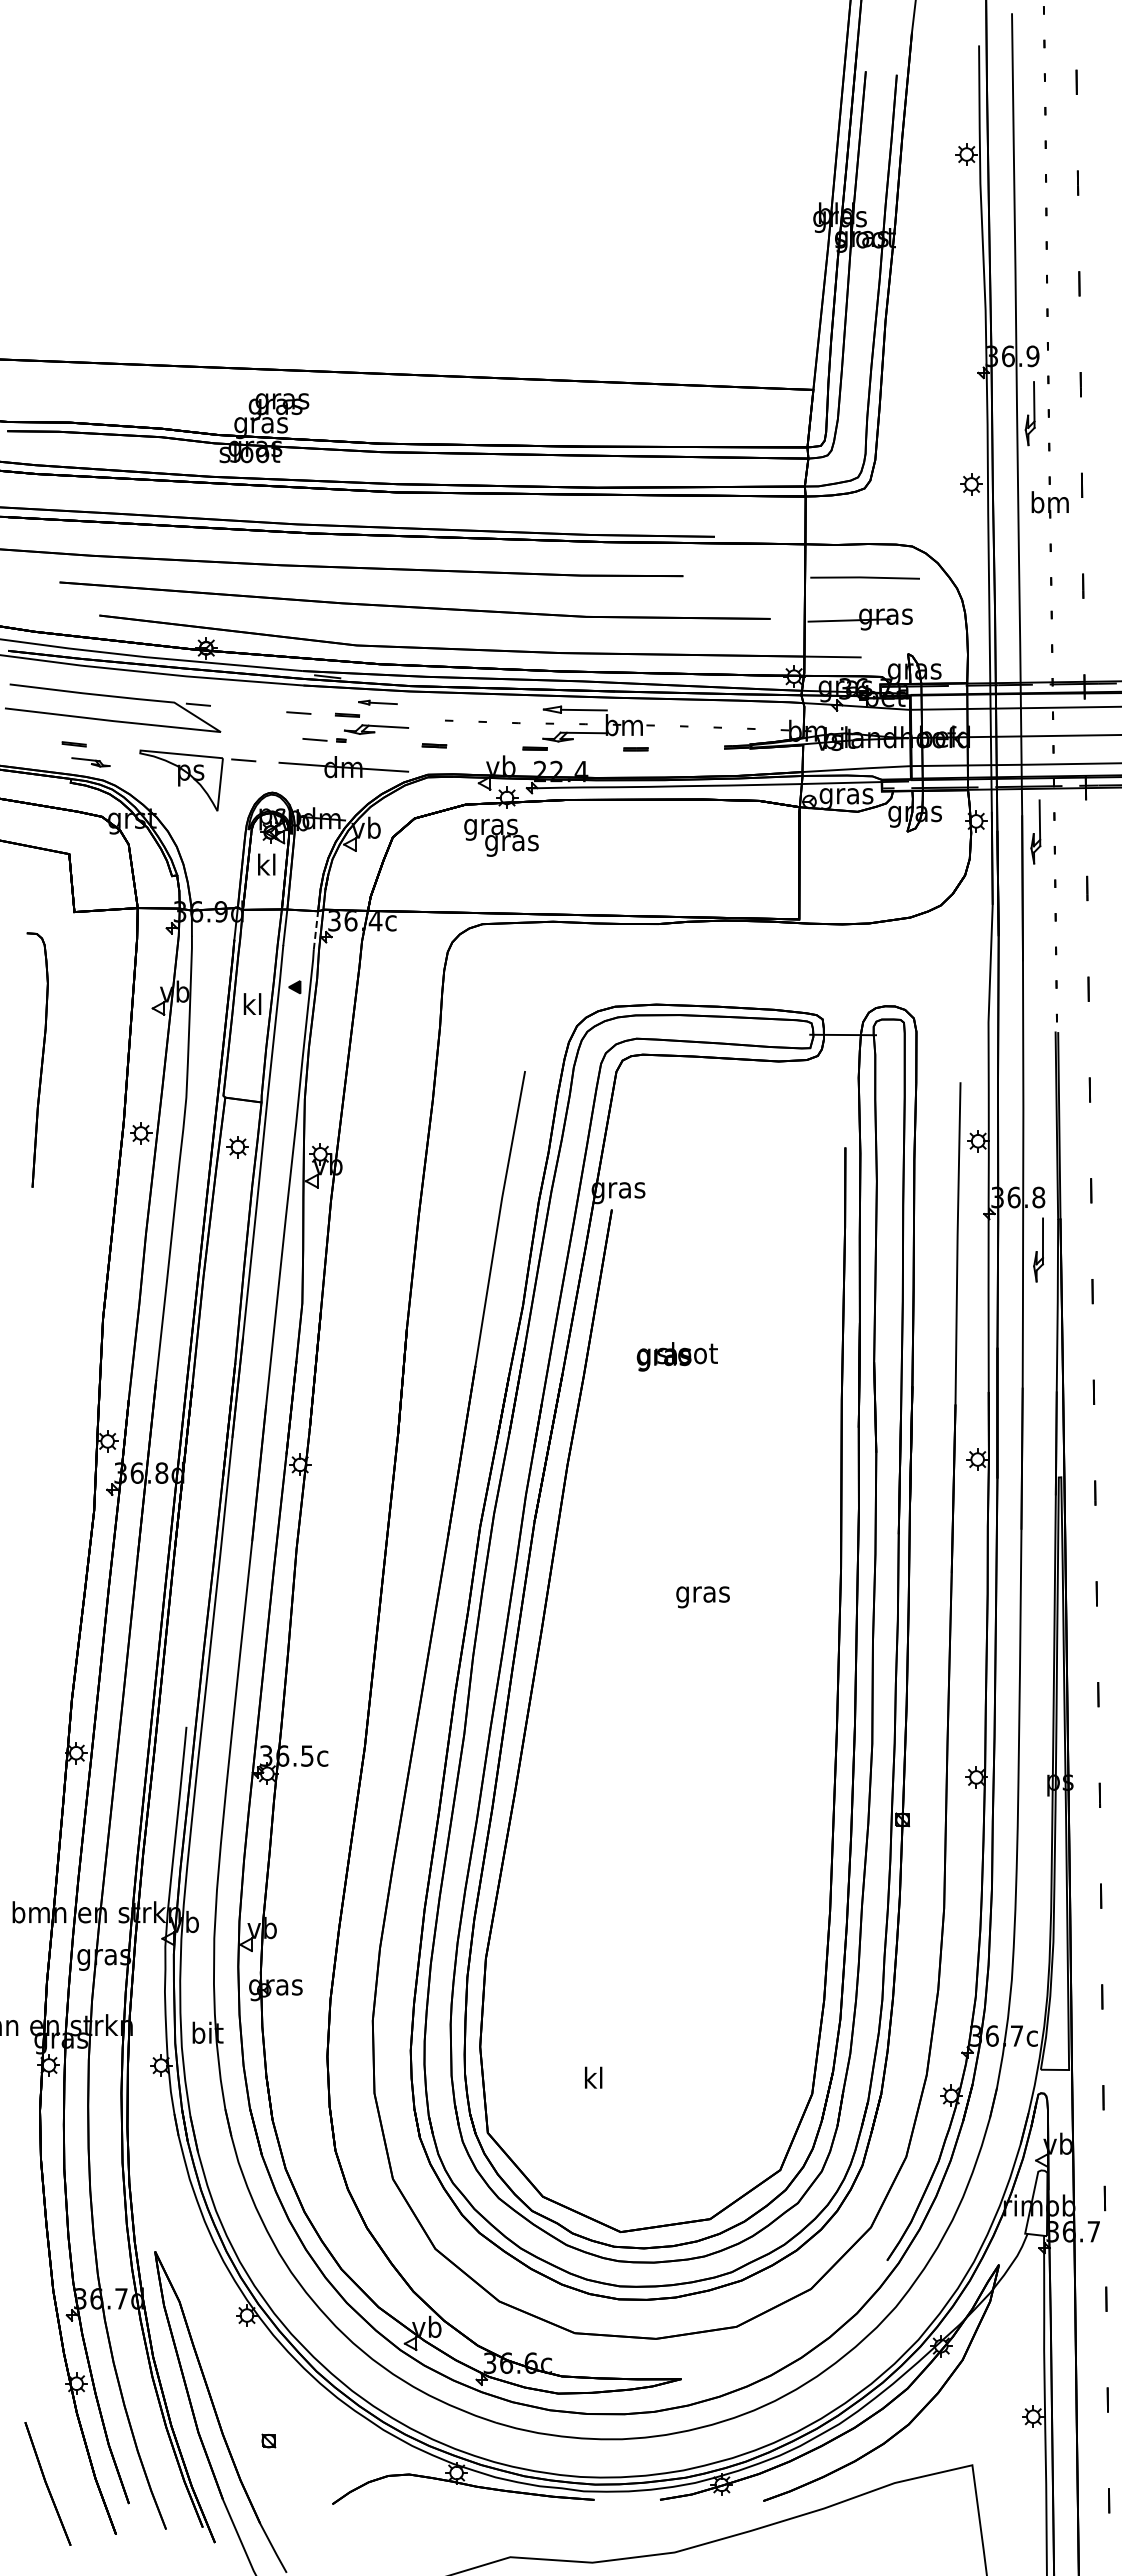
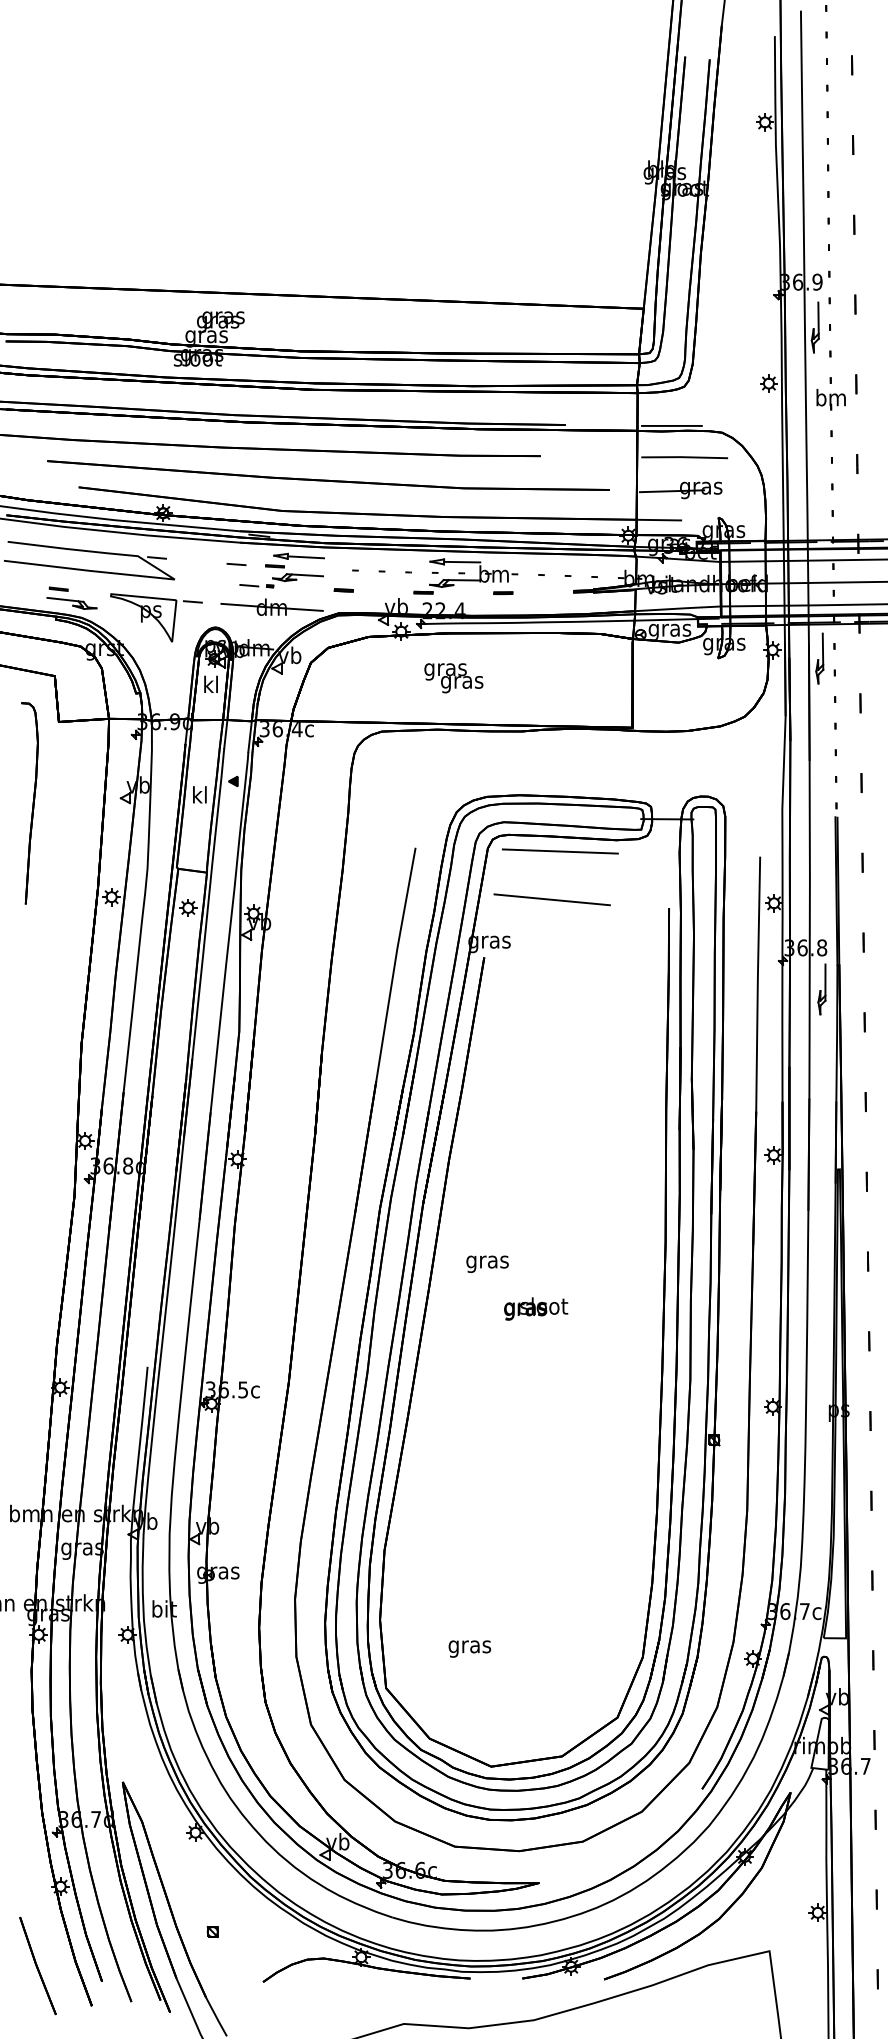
line: (848, 538) -> (671, 426), added
part: (377, 702) -> (298, 556), size x1.67
part: (90, 762) -> (71, 603), size x1.67
text: (501, 837) -> (453, 678), moved
line: (316, 930) -> (250, 736), dashed -> solid
part: (37, 1059) -> (29, 803), moved
line: (707, 1075) -> (559, 851), added
line: (697, 1136) -> (552, 899), added
text: (676, 1356) -> (535, 1308), moved
text: (702, 1597) -> (487, 1264), moved
text: (593, 2080) -> (469, 1646), kl -> gras

